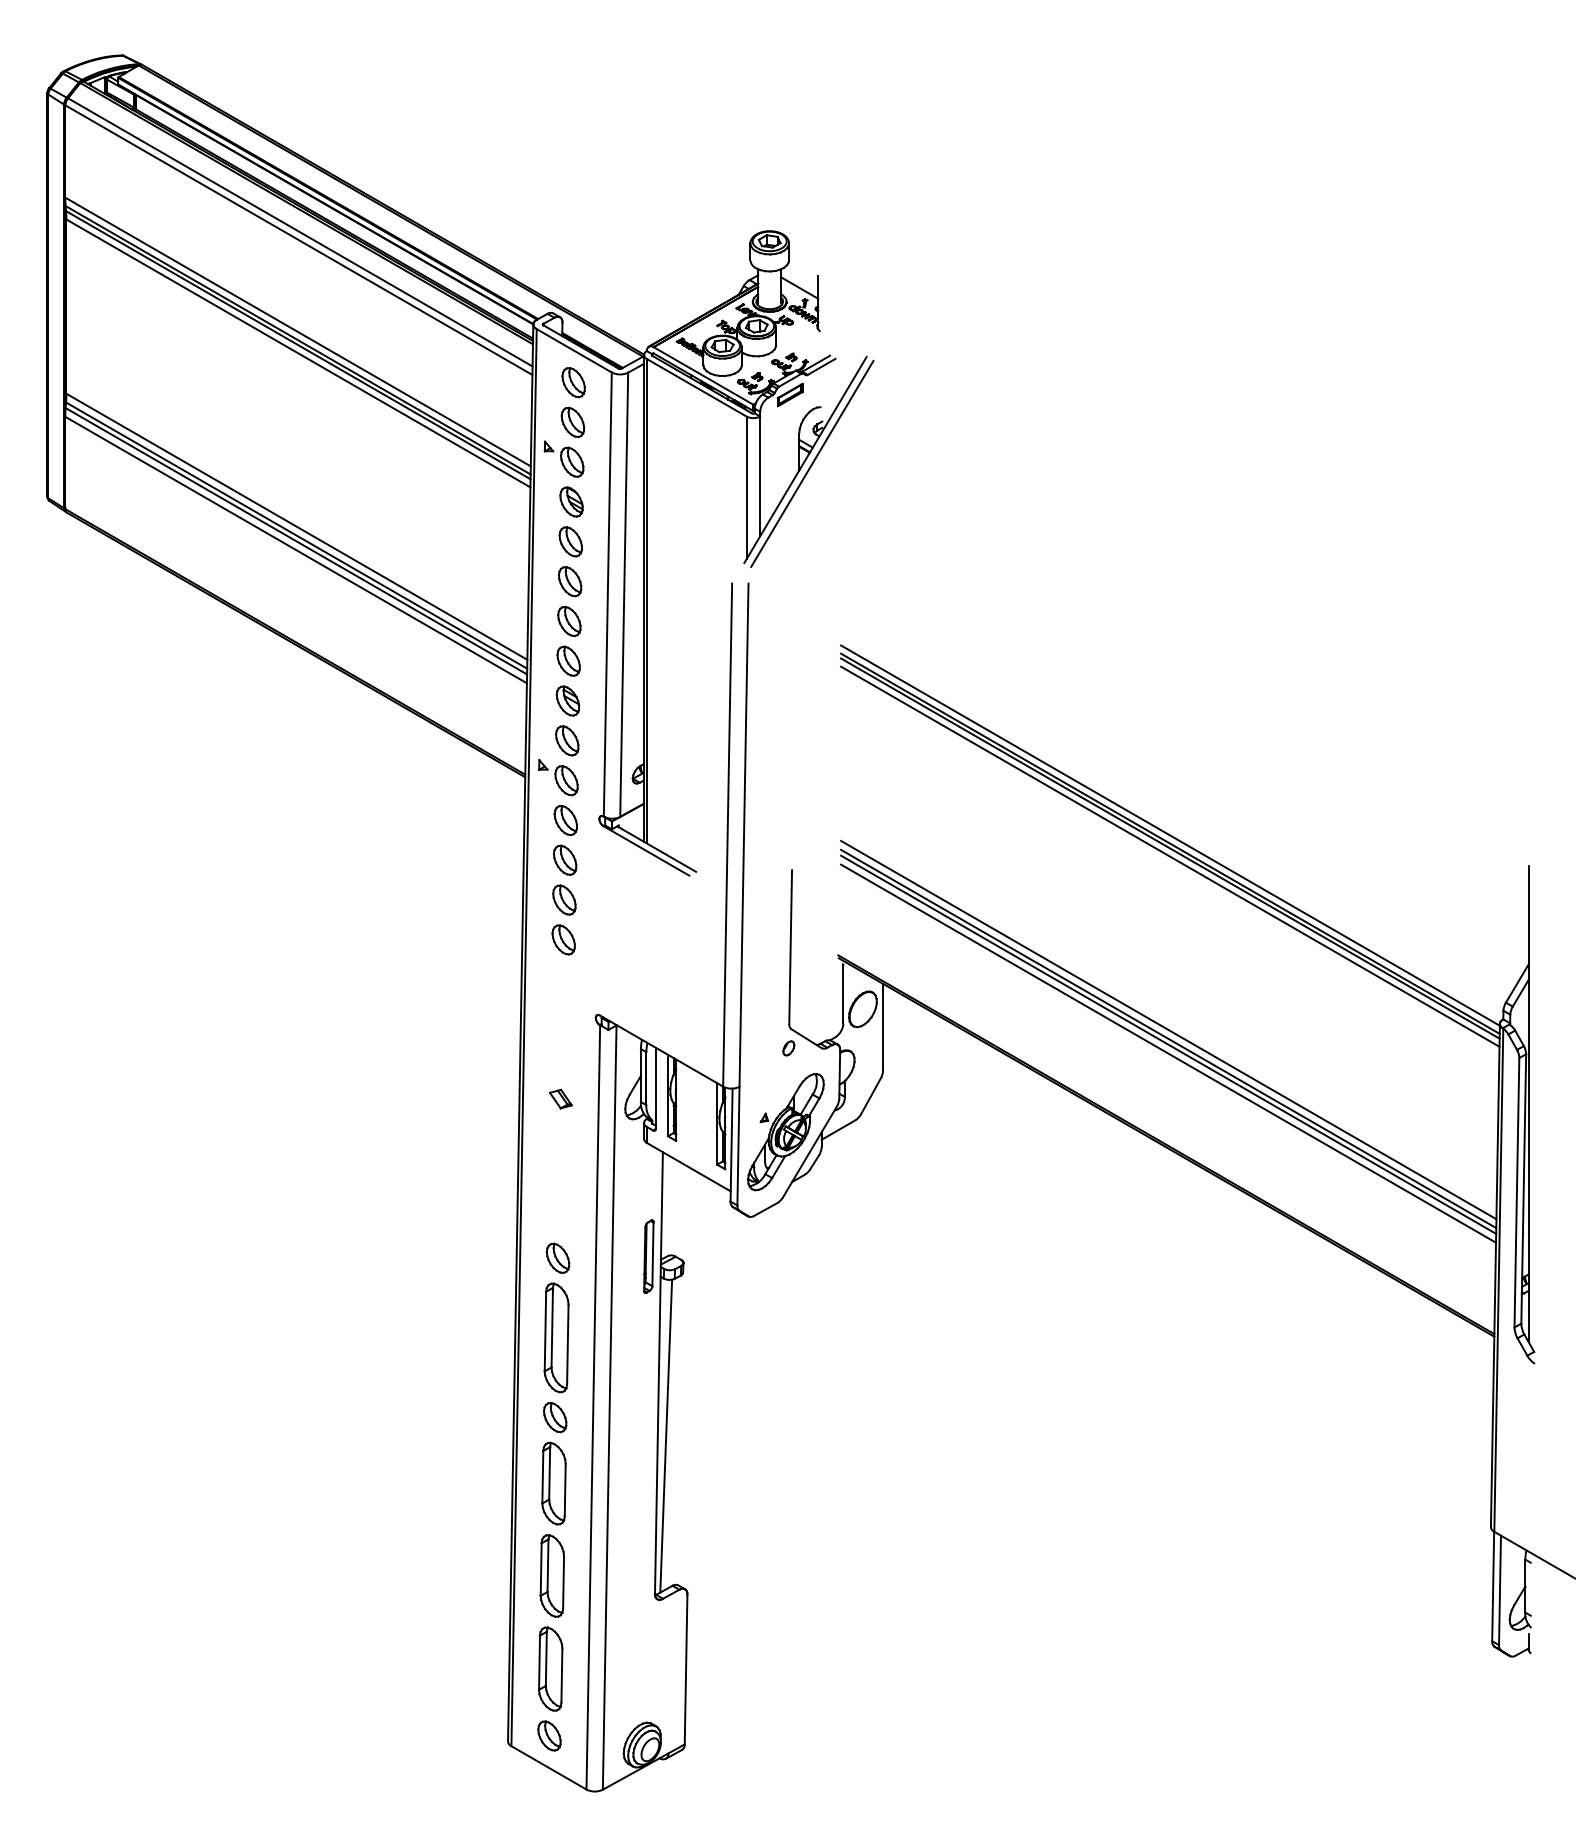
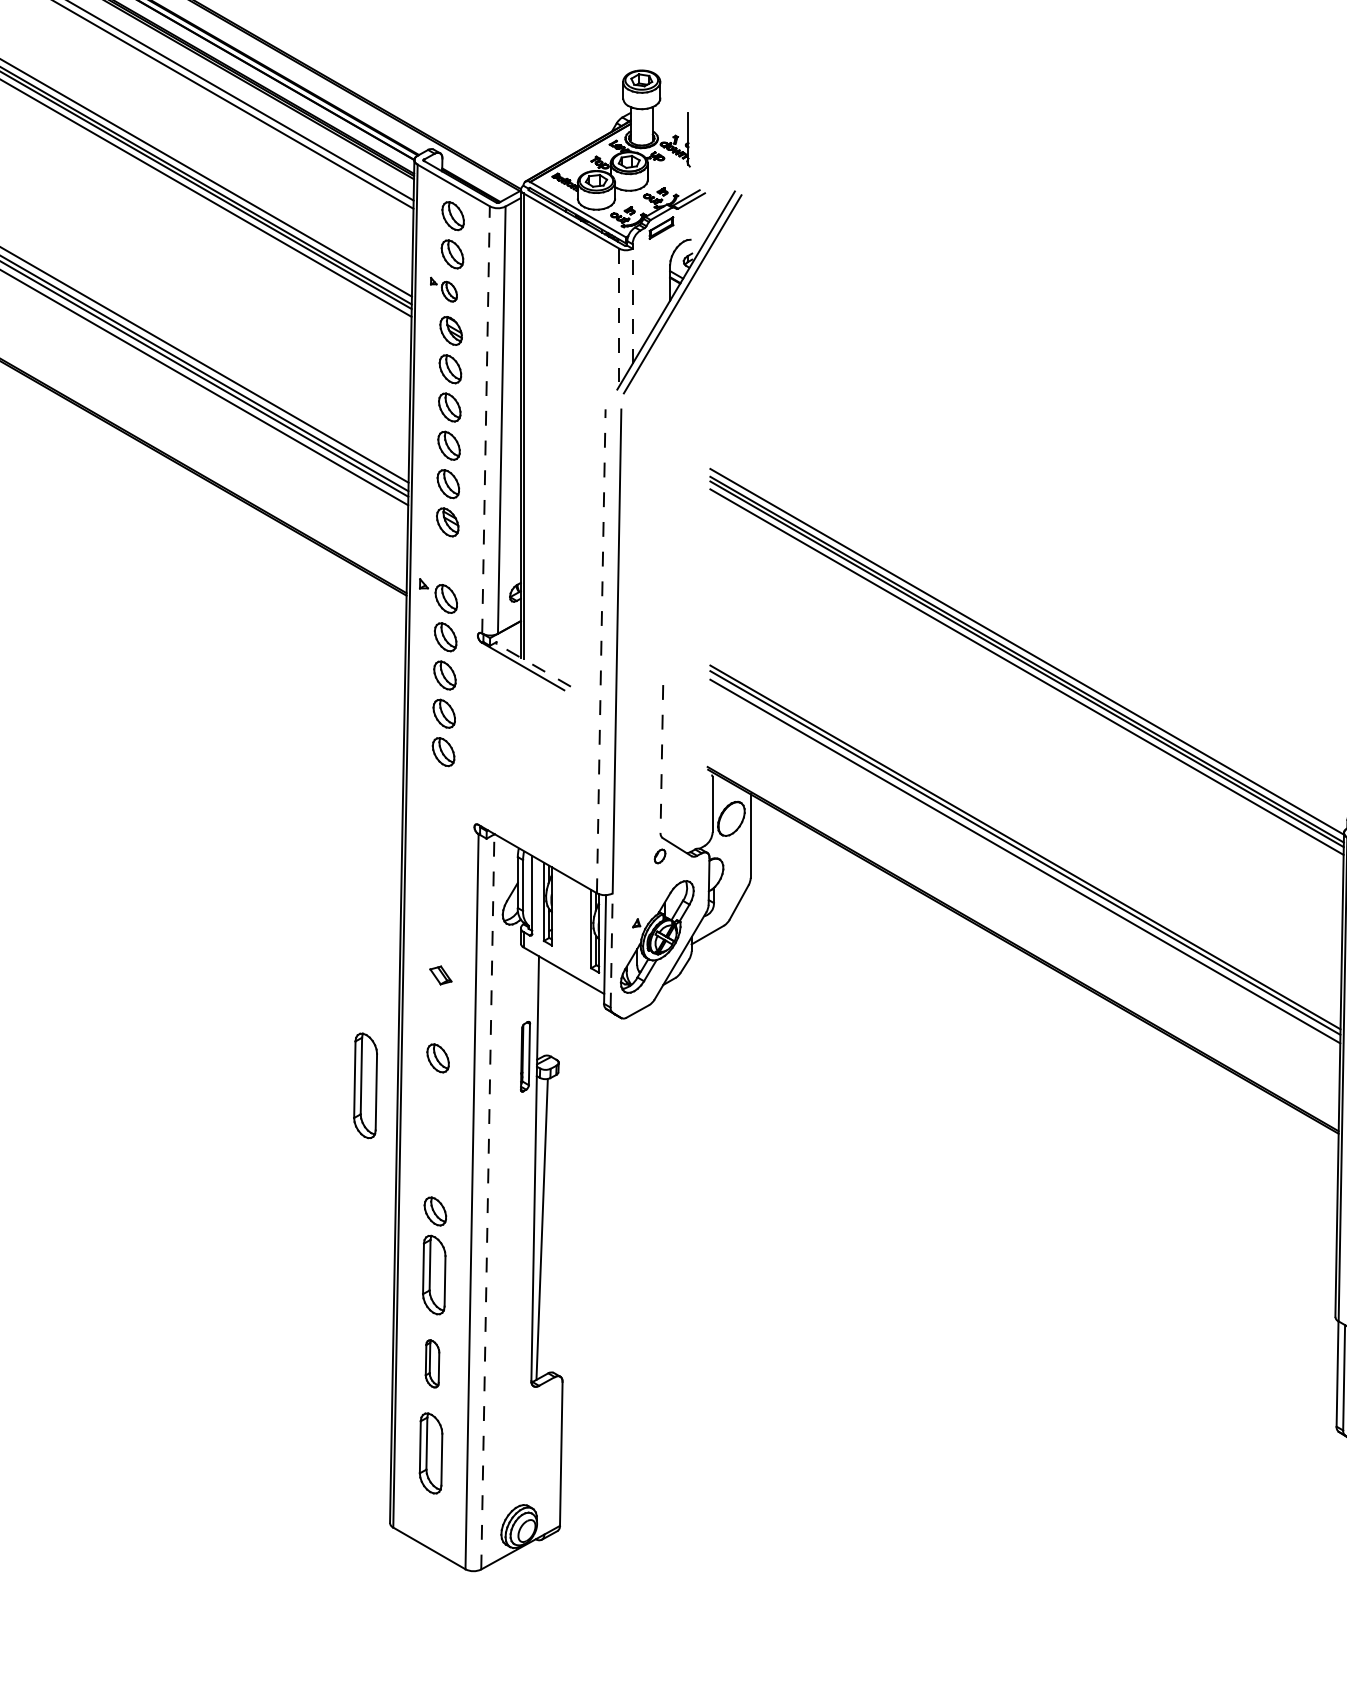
line: (799, 287) -> (670, 124), removed
part: (563, 458) -> (443, 289), size x0.7
line: (760, 476) -> (632, 306), solid -> dashed
line: (746, 488) -> (619, 317), solid -> dashed
line: (607, 594) -> (485, 419), solid -> dashed
part: (567, 740) -> (447, 560), removed
line: (727, 835) -> (601, 651), solid -> dashed
line: (656, 848) -> (532, 664), solid -> dashed
line: (790, 947) -> (661, 759), solid -> dashed
line: (1168, 1029) -> (1025, 838), removed
part: (560, 1098) -> (440, 974), moved
line: (738, 1145) -> (611, 949), solid -> dashed
part: (556, 1337) -> (365, 1085), moved
line: (609, 1407) -> (487, 1201), solid -> dashed
part: (551, 1575) -> (431, 1363), size x0.6
part: (549, 1735) -> (429, 1517), removed

